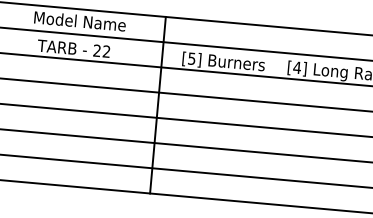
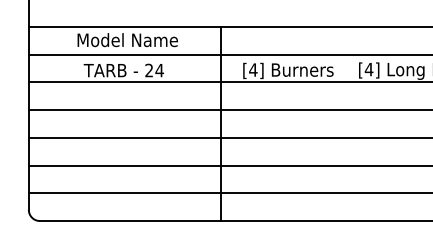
text: (106, 51) -> (159, 70), 22 -> 24
text: (192, 58) -> (253, 69), [5] -> [4]

